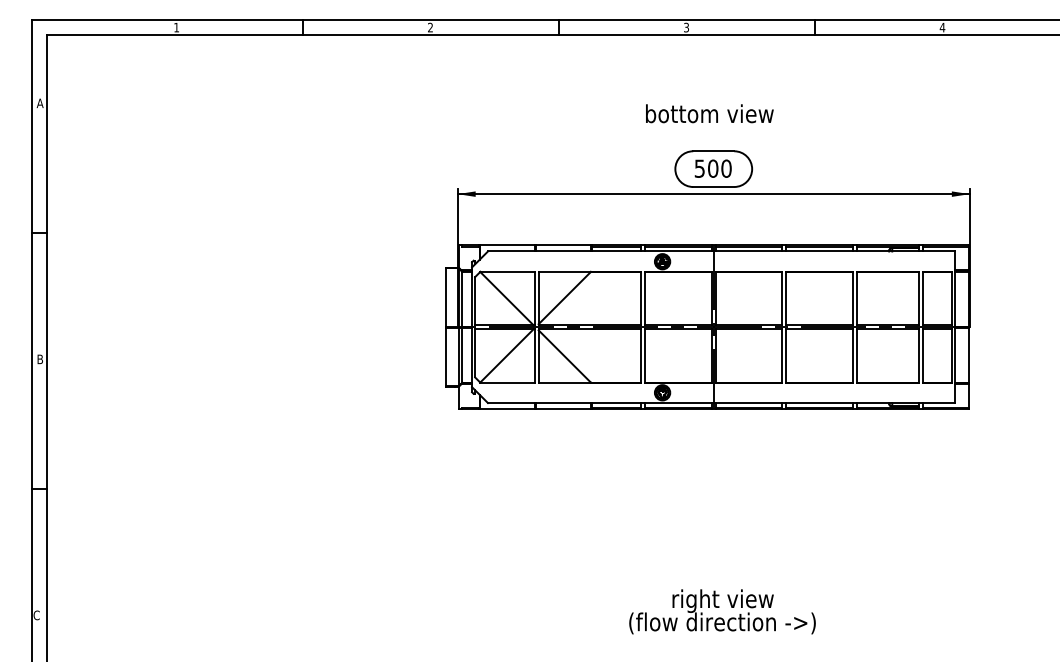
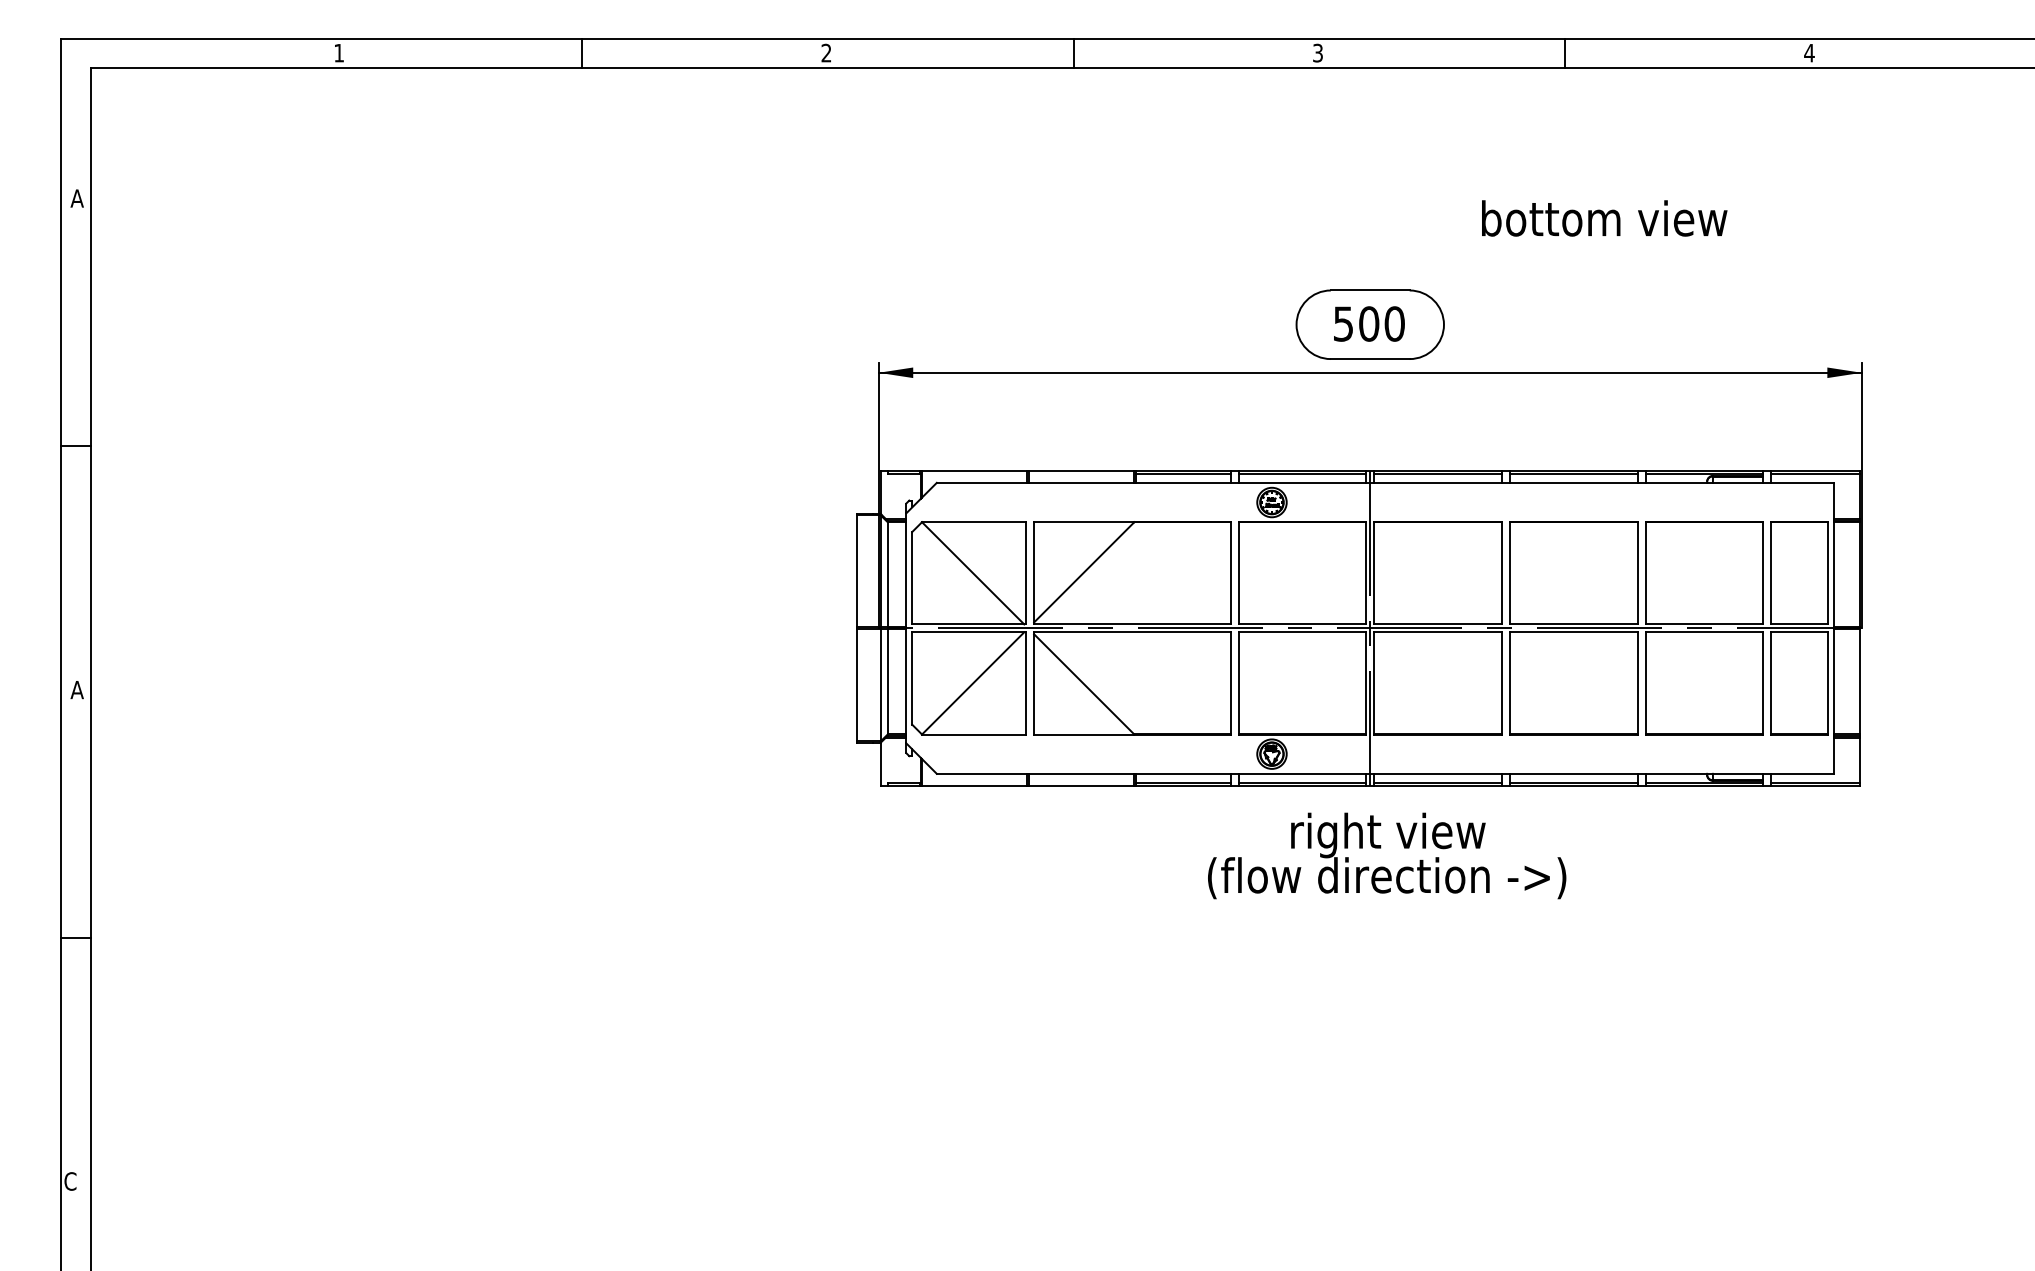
text: (709, 113) -> (1603, 217), moved
text: (39, 359) -> (75, 690), B -> A
text: (722, 611) -> (1387, 855), moved

